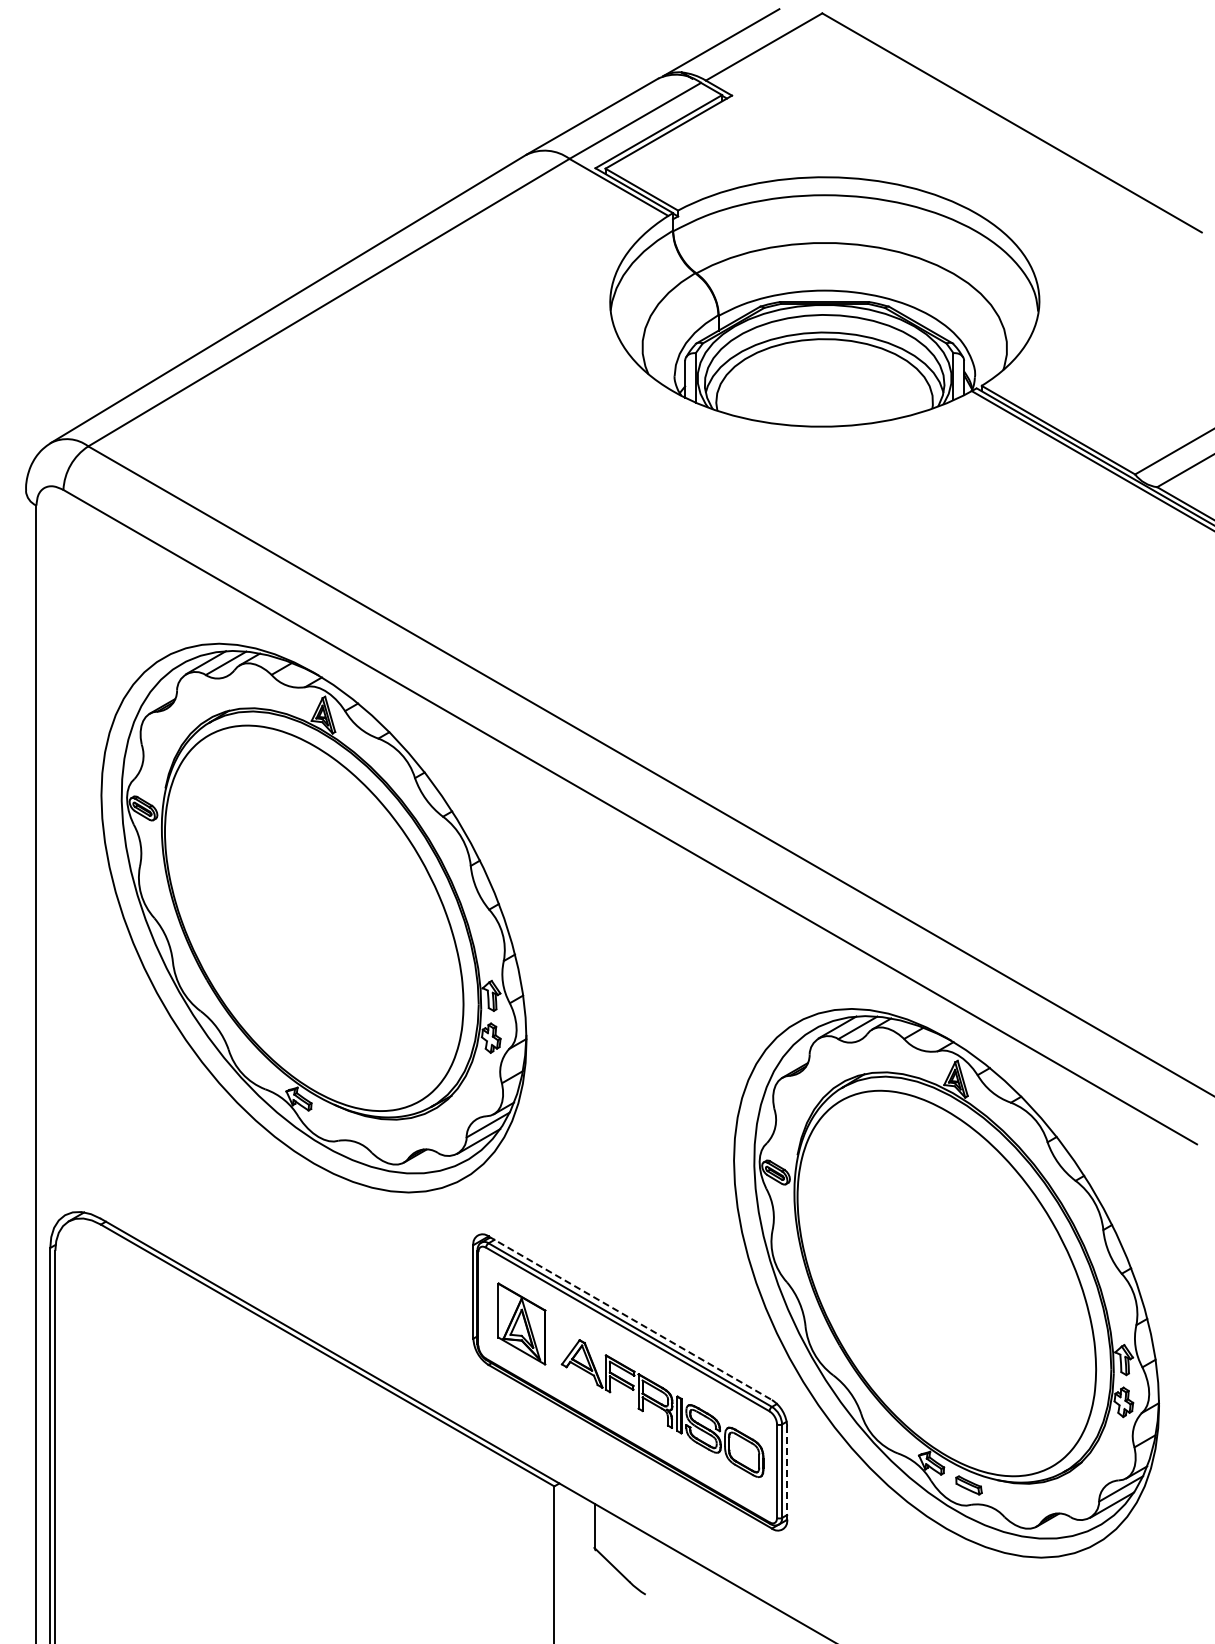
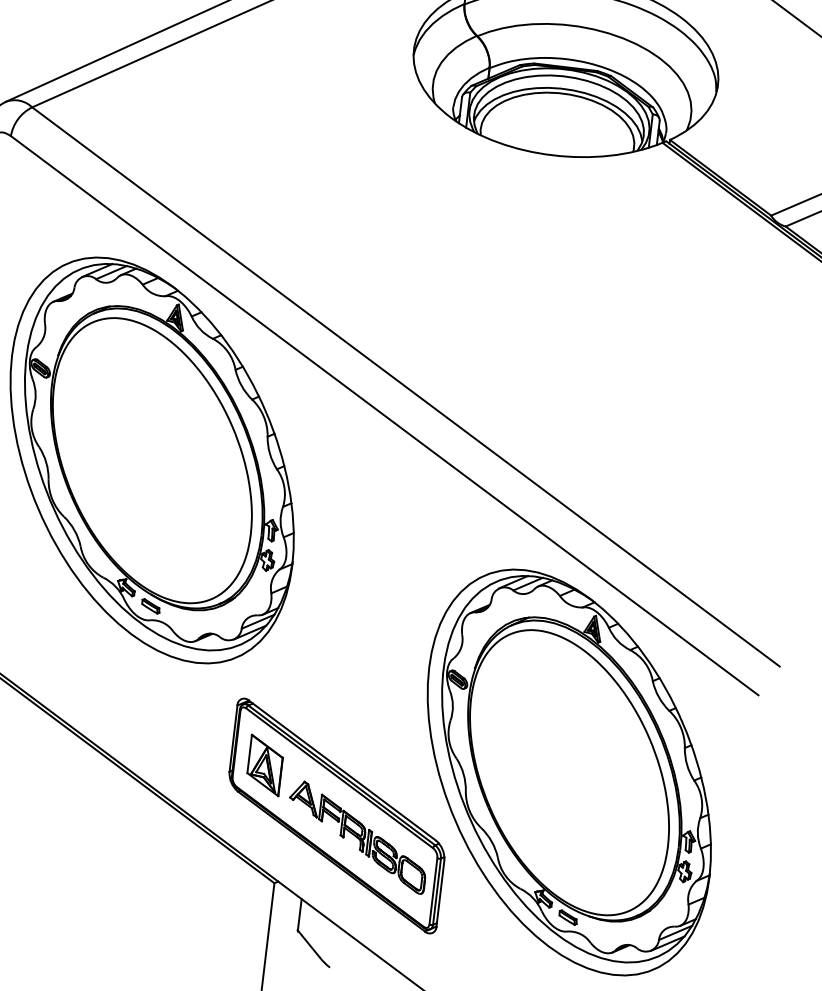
part: (336, 1121) -> (150, 606), added
line: (630, 1318) -> (342, 770), dashed -> solid
line: (787, 1473) -> (440, 893), dashed -> solid

